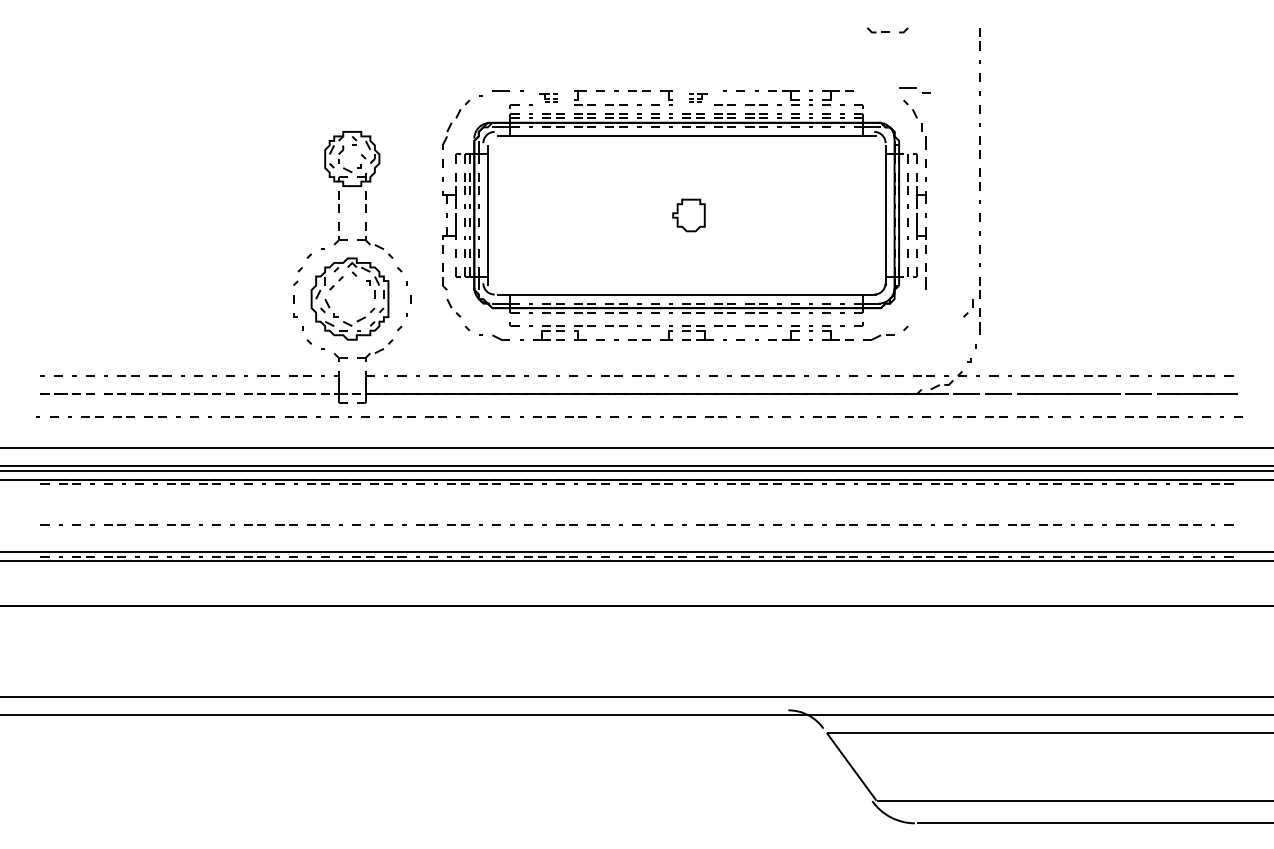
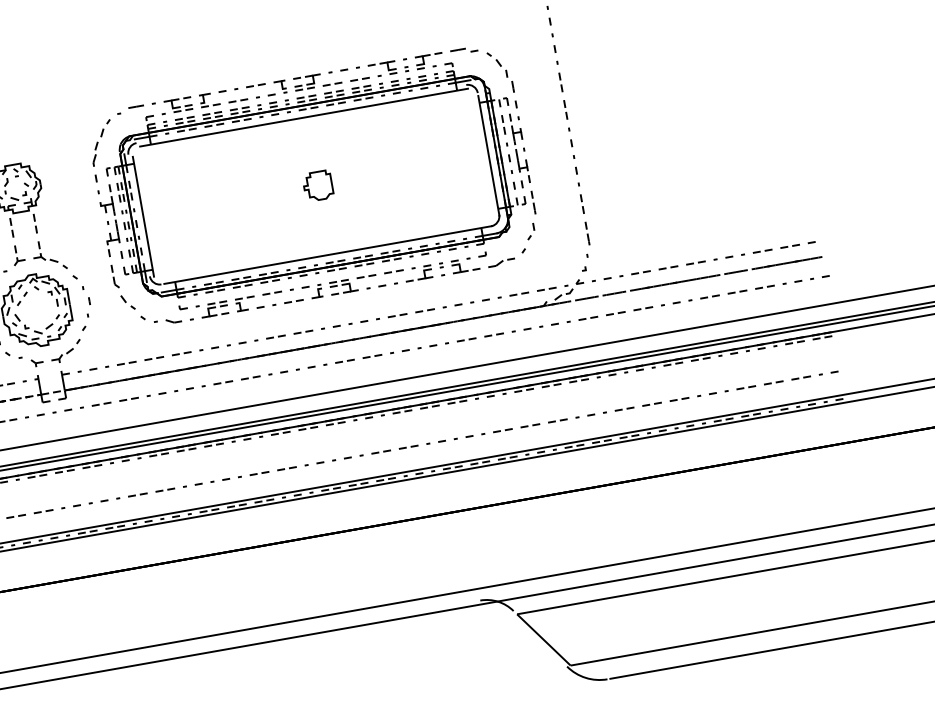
part: (914, 90) -> (464, 50), moved
part: (548, 97) -> (178, 105), size x1.67
part: (697, 97) -> (307, 82), size x1.67
part: (968, 308) -> (530, 231), moved

